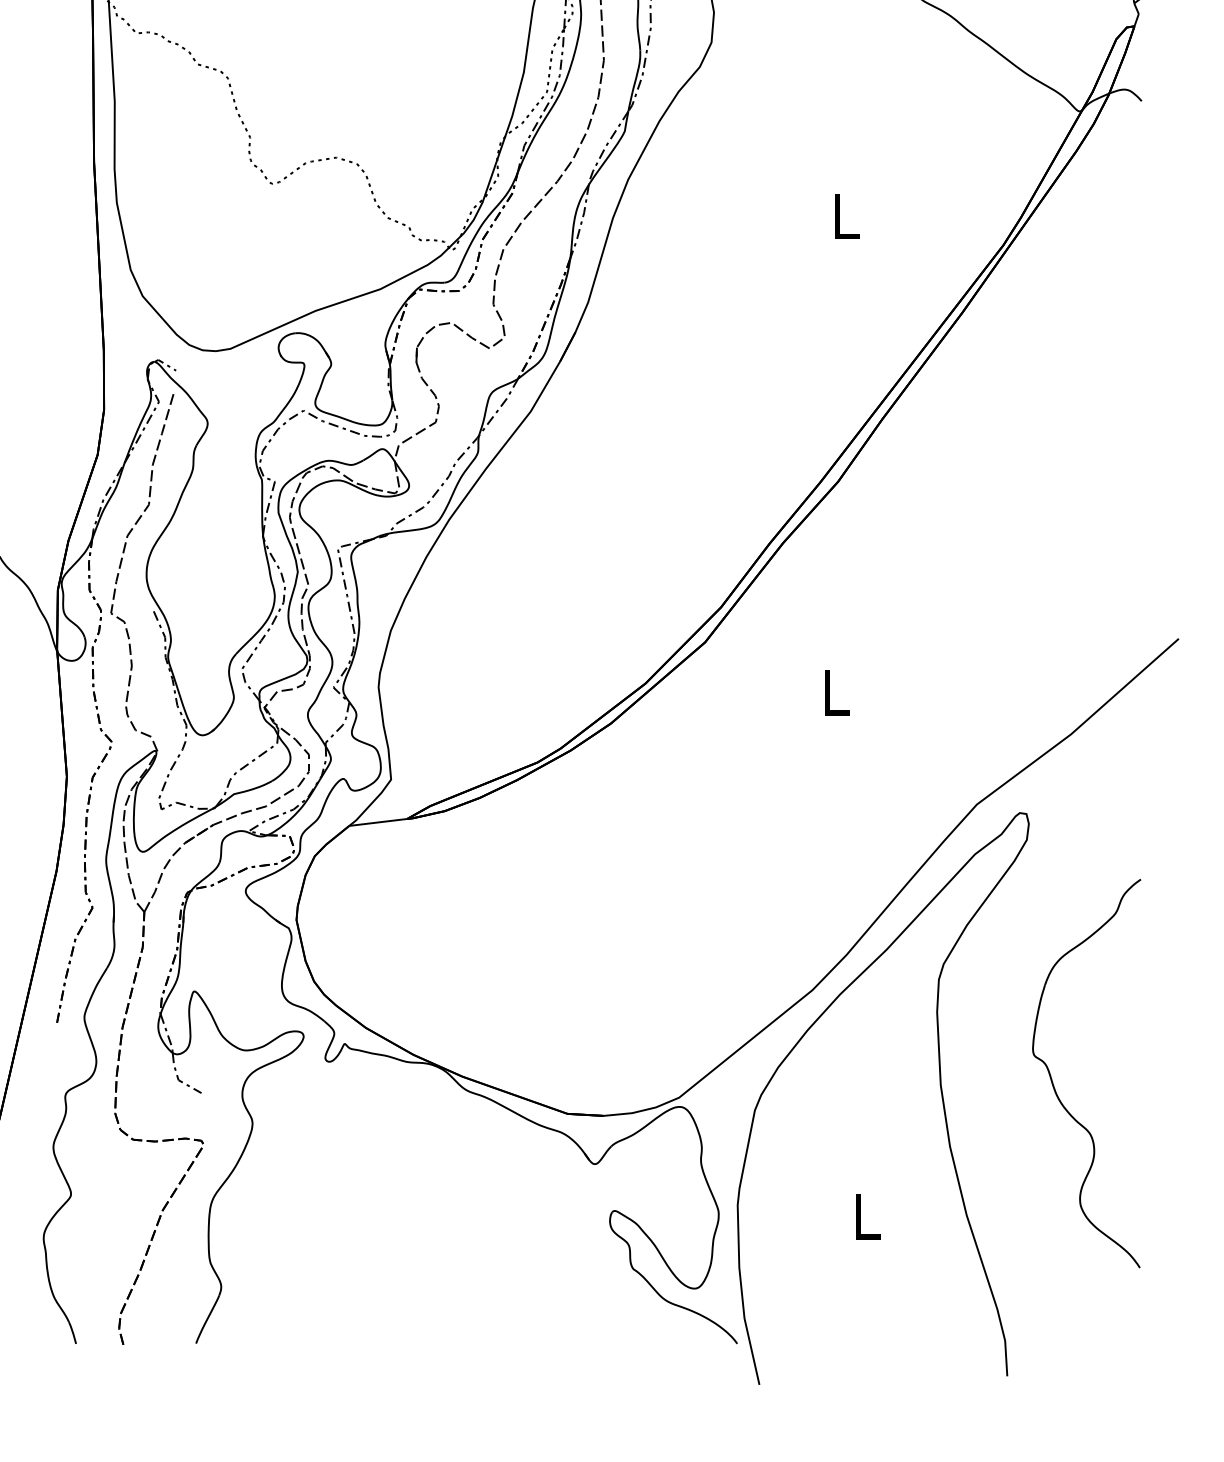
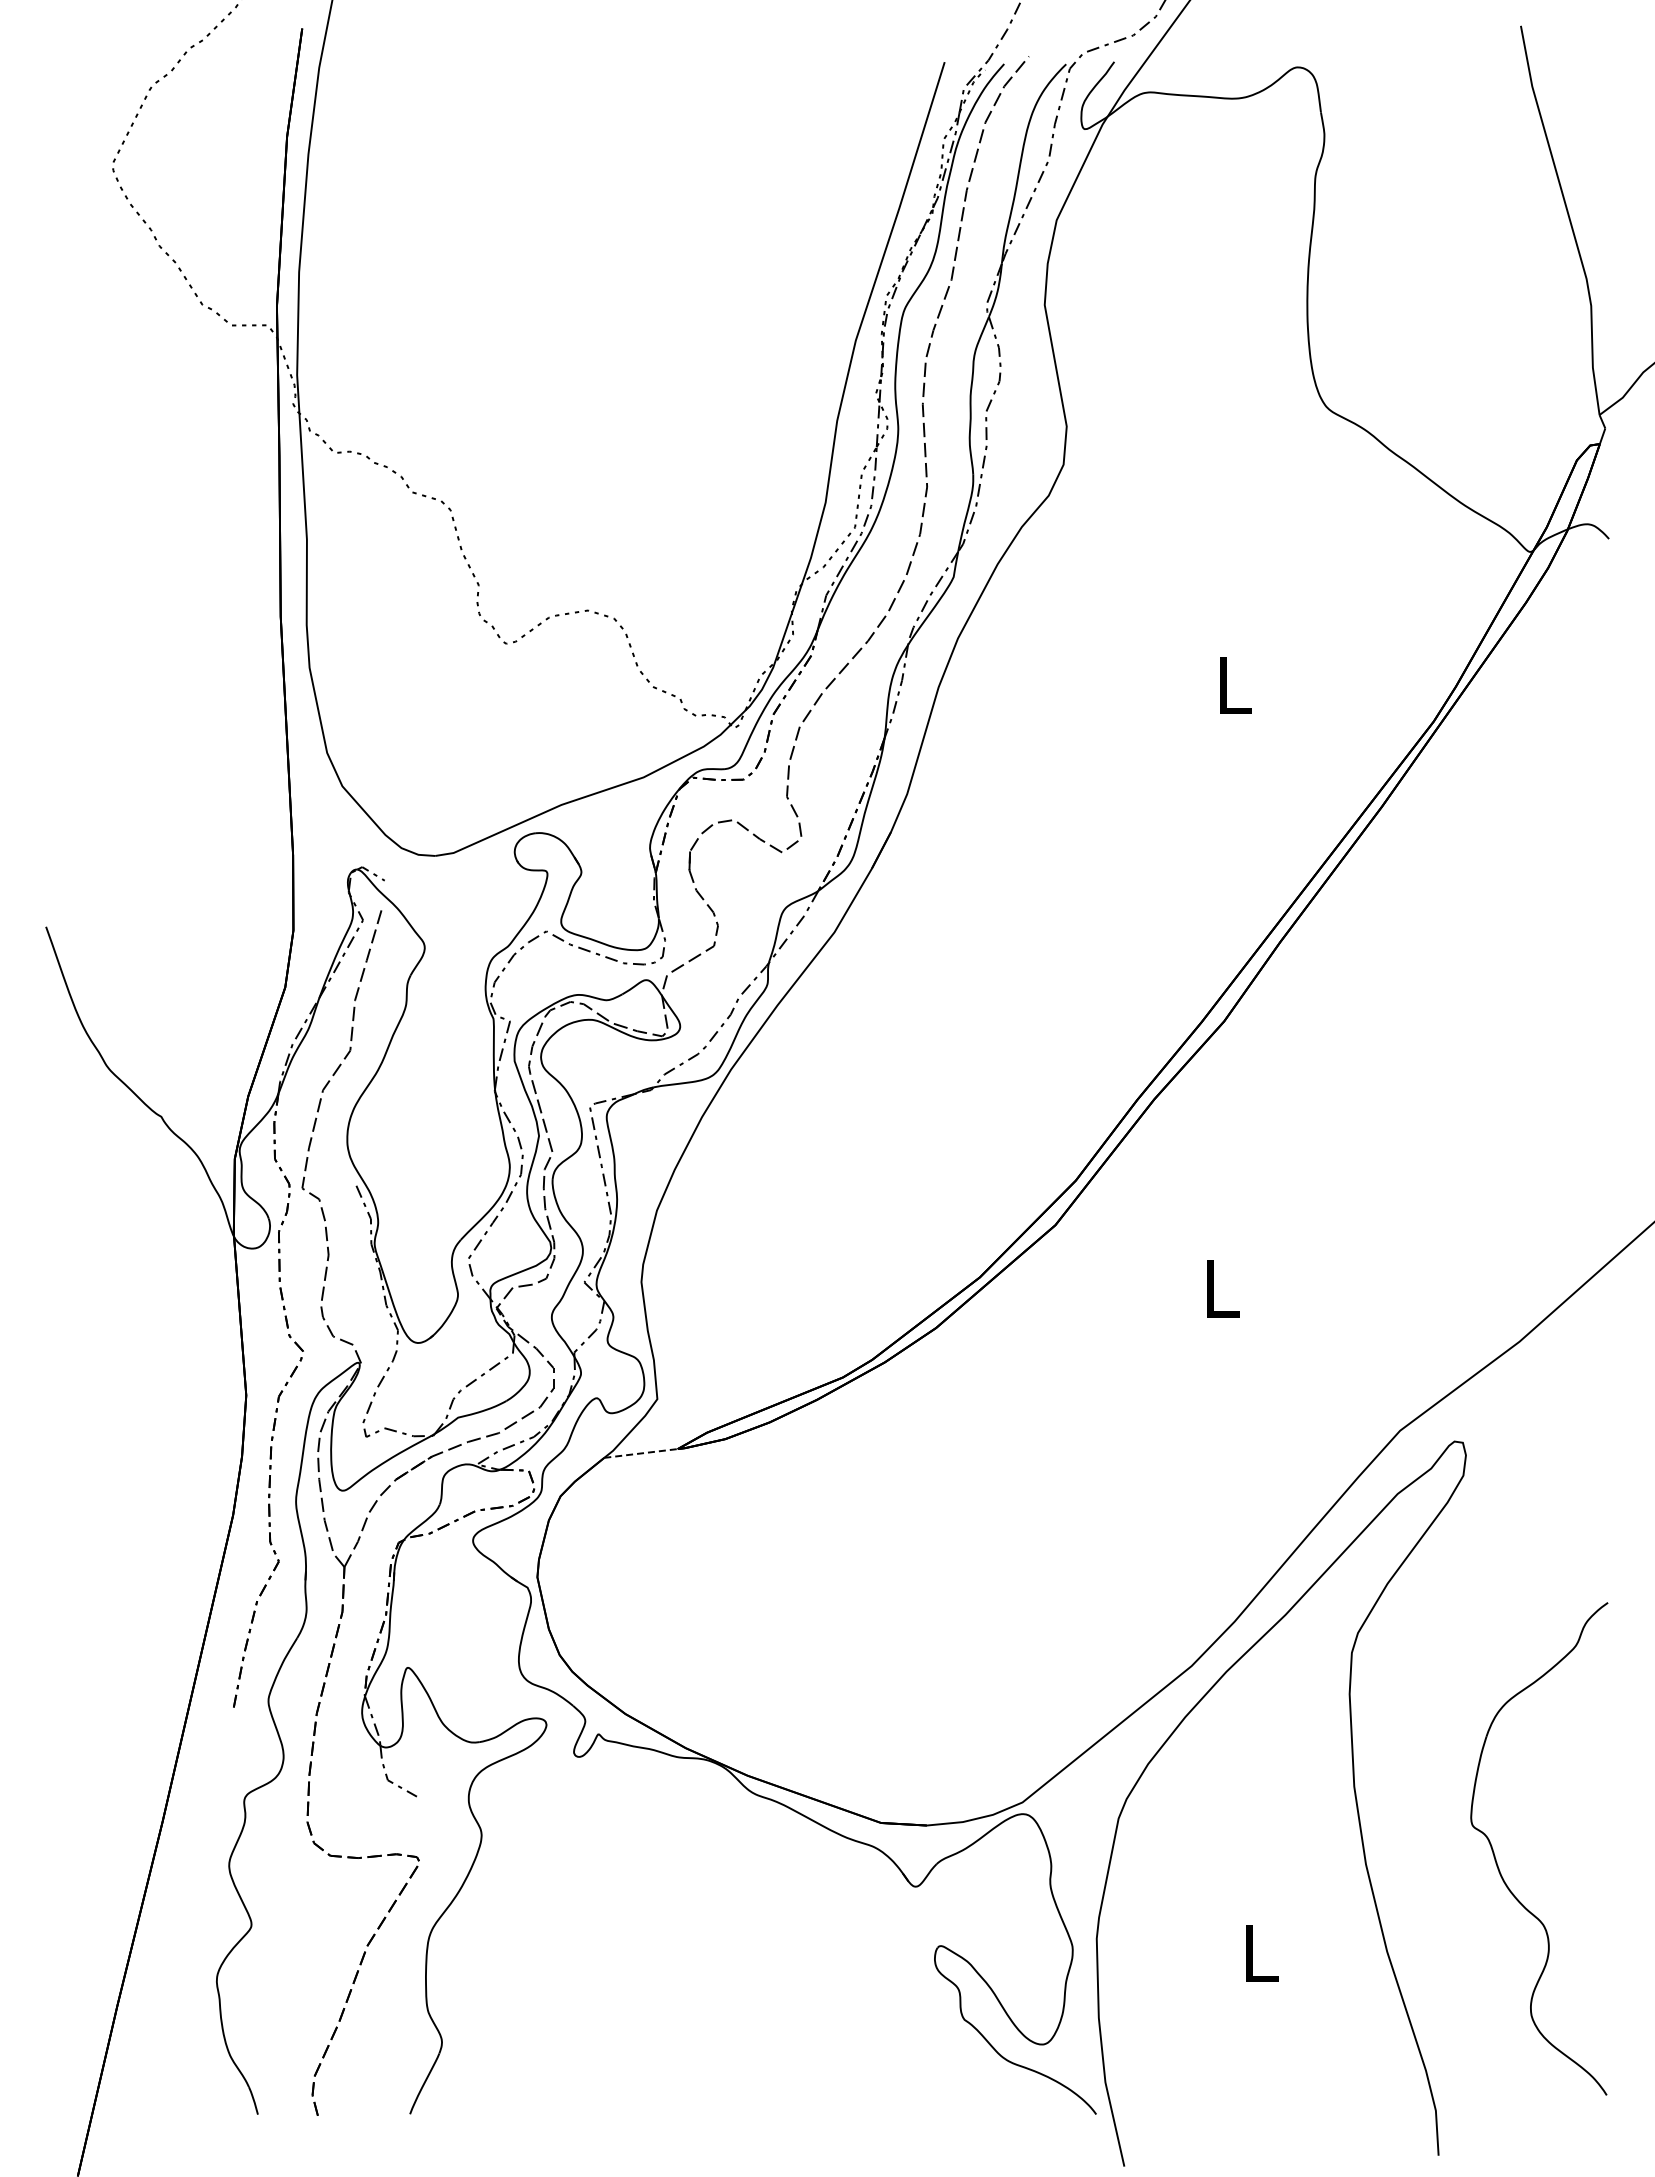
line: (378, 822) -> (641, 1453), solid -> dashed
part: (1053, 1084) -> (1497, 1862), moved

